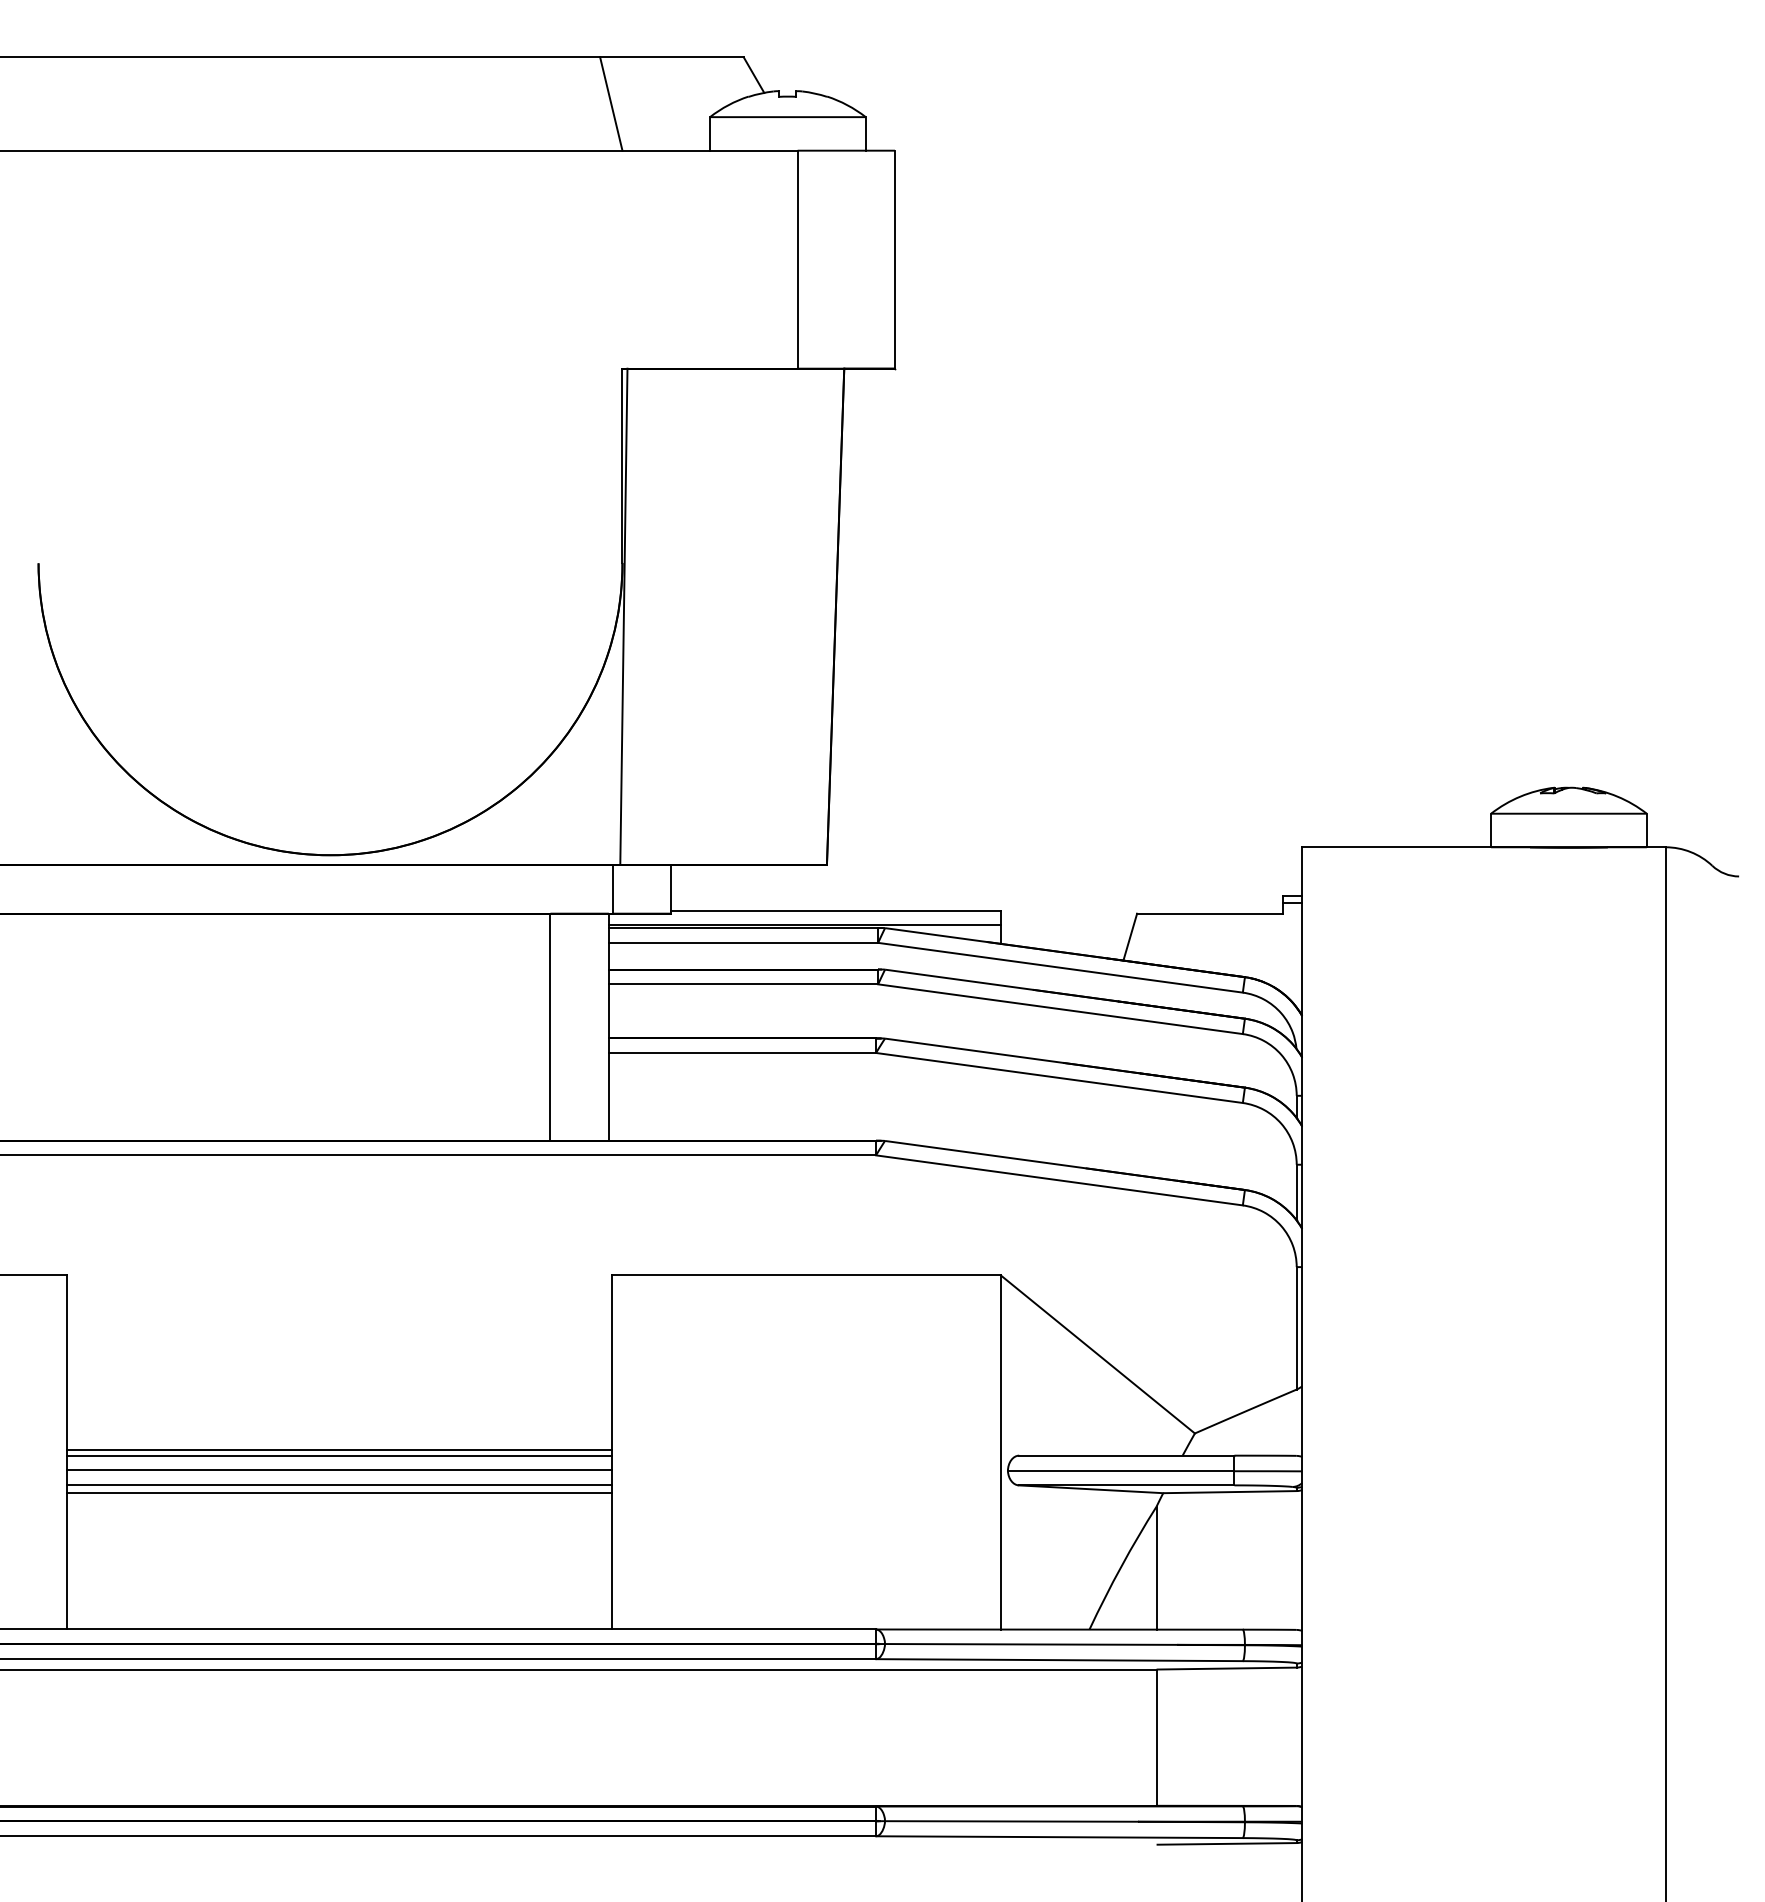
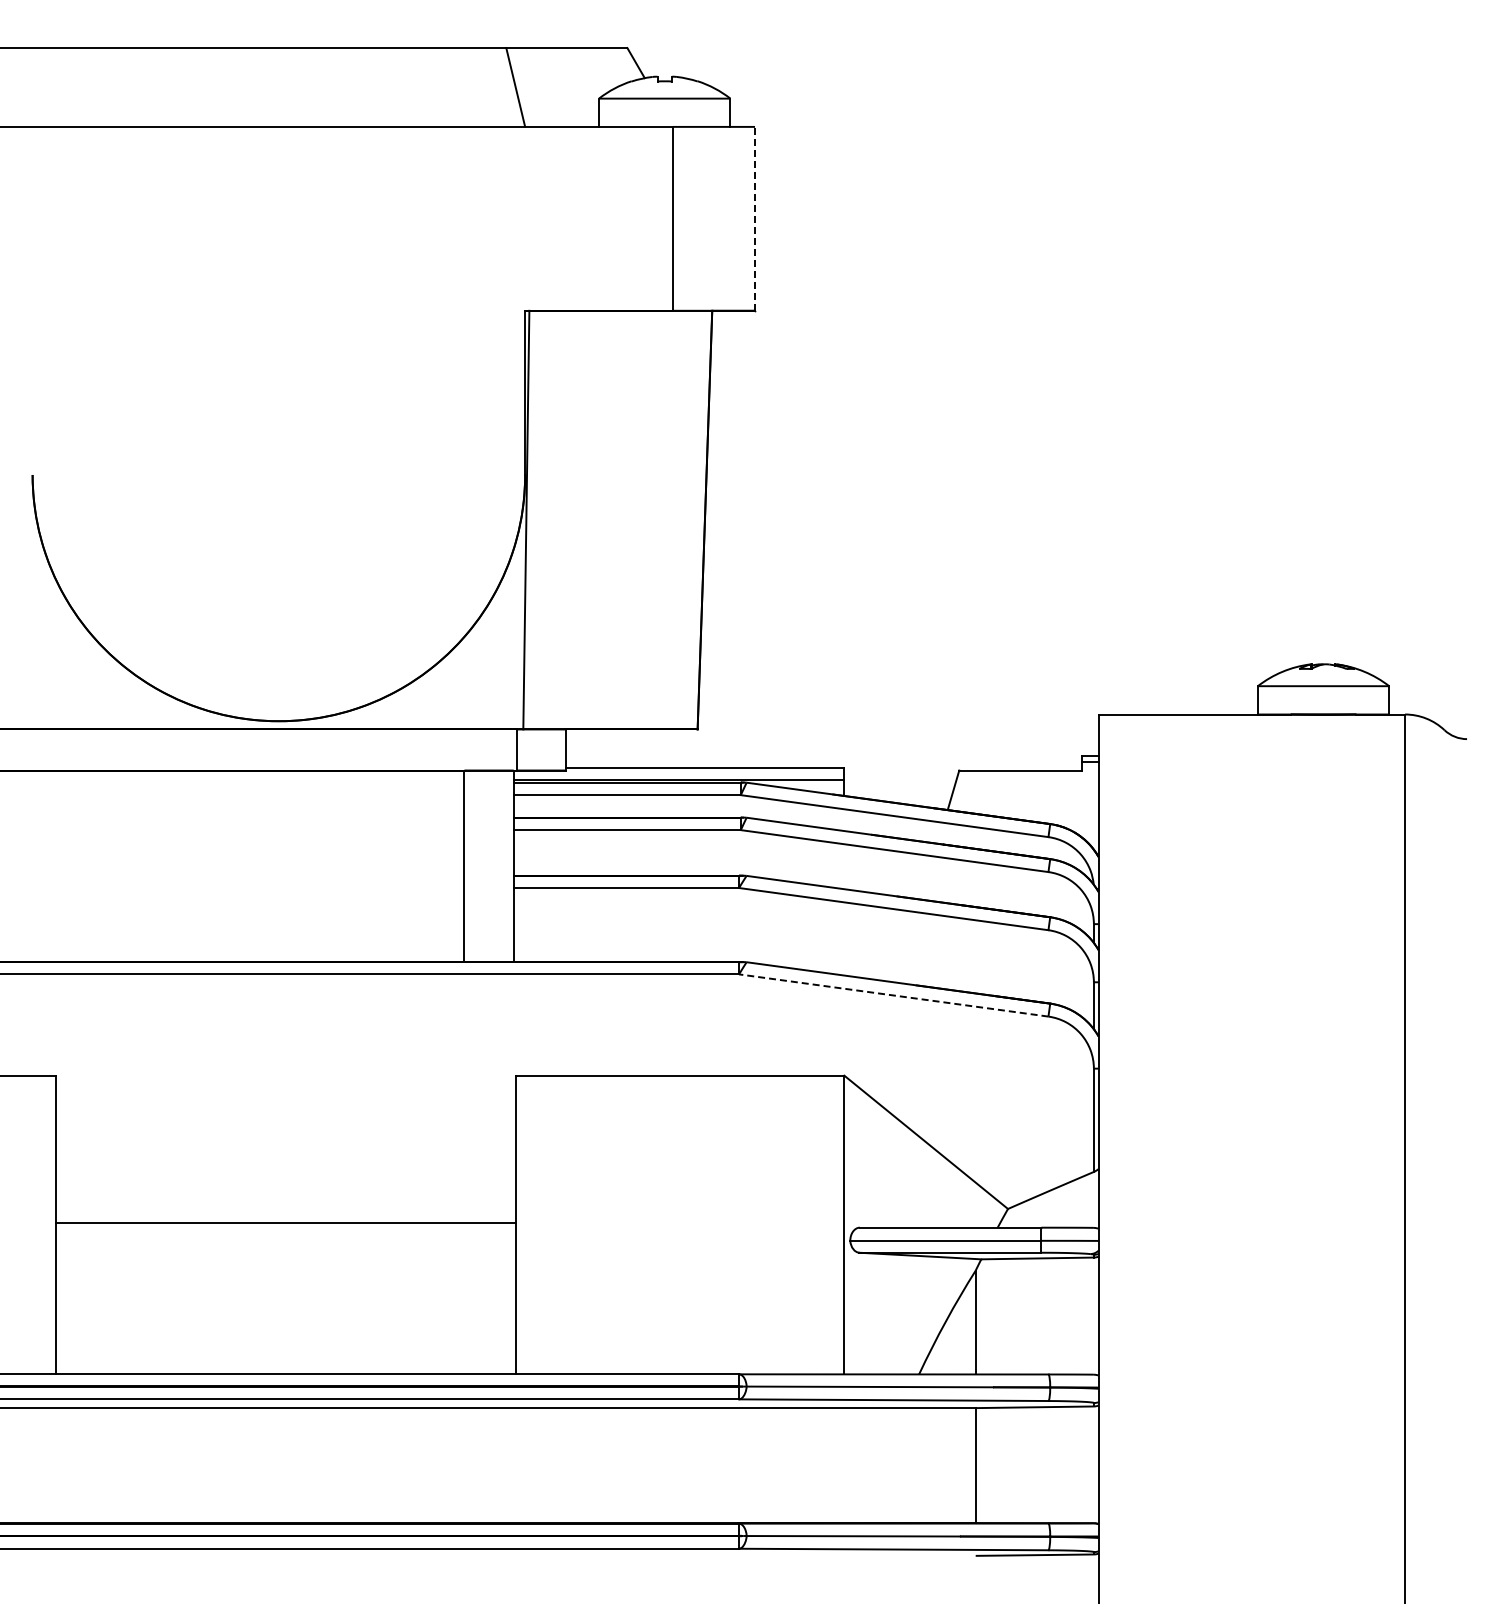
line: (895, 259) -> (755, 218), solid -> dashed
line: (1059, 1180) -> (893, 995), solid -> dashed
line: (338, 1455) -> (285, 1227), removed
line: (338, 1469) -> (285, 1239), removed
line: (338, 1485) -> (285, 1252), removed
line: (338, 1493) -> (285, 1259), removed

